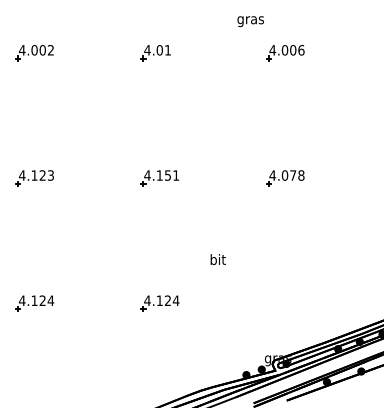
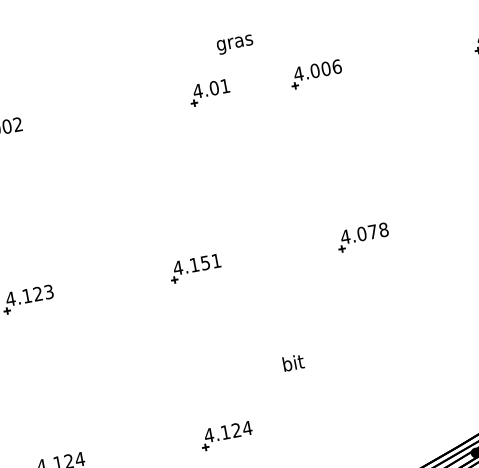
text: (250, 21) -> (234, 44), moved
part: (155, 53) -> (209, 93), moved
part: (285, 53) -> (316, 75), moved

